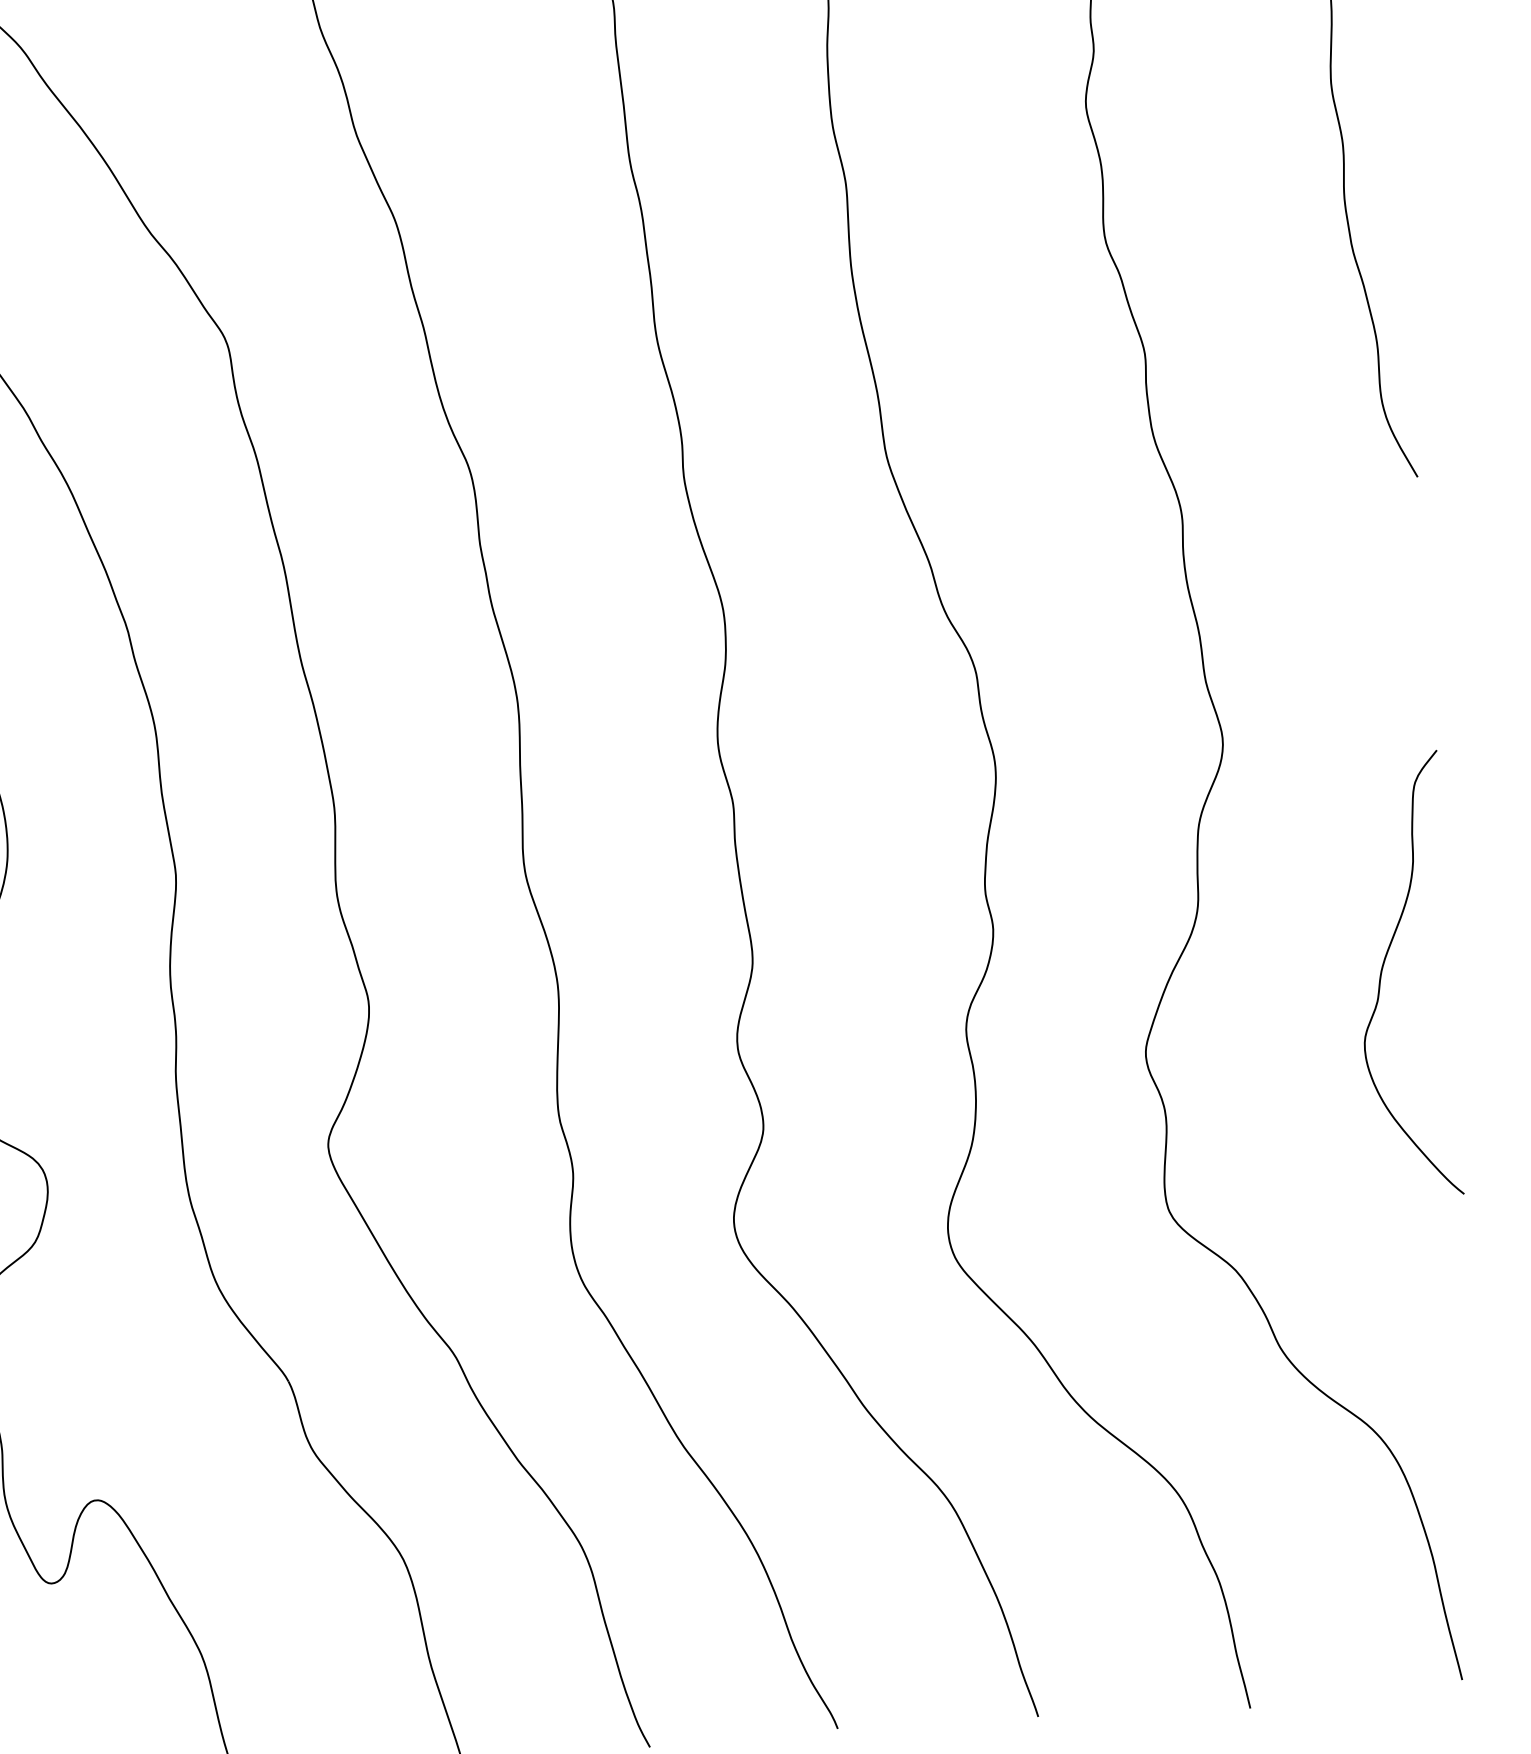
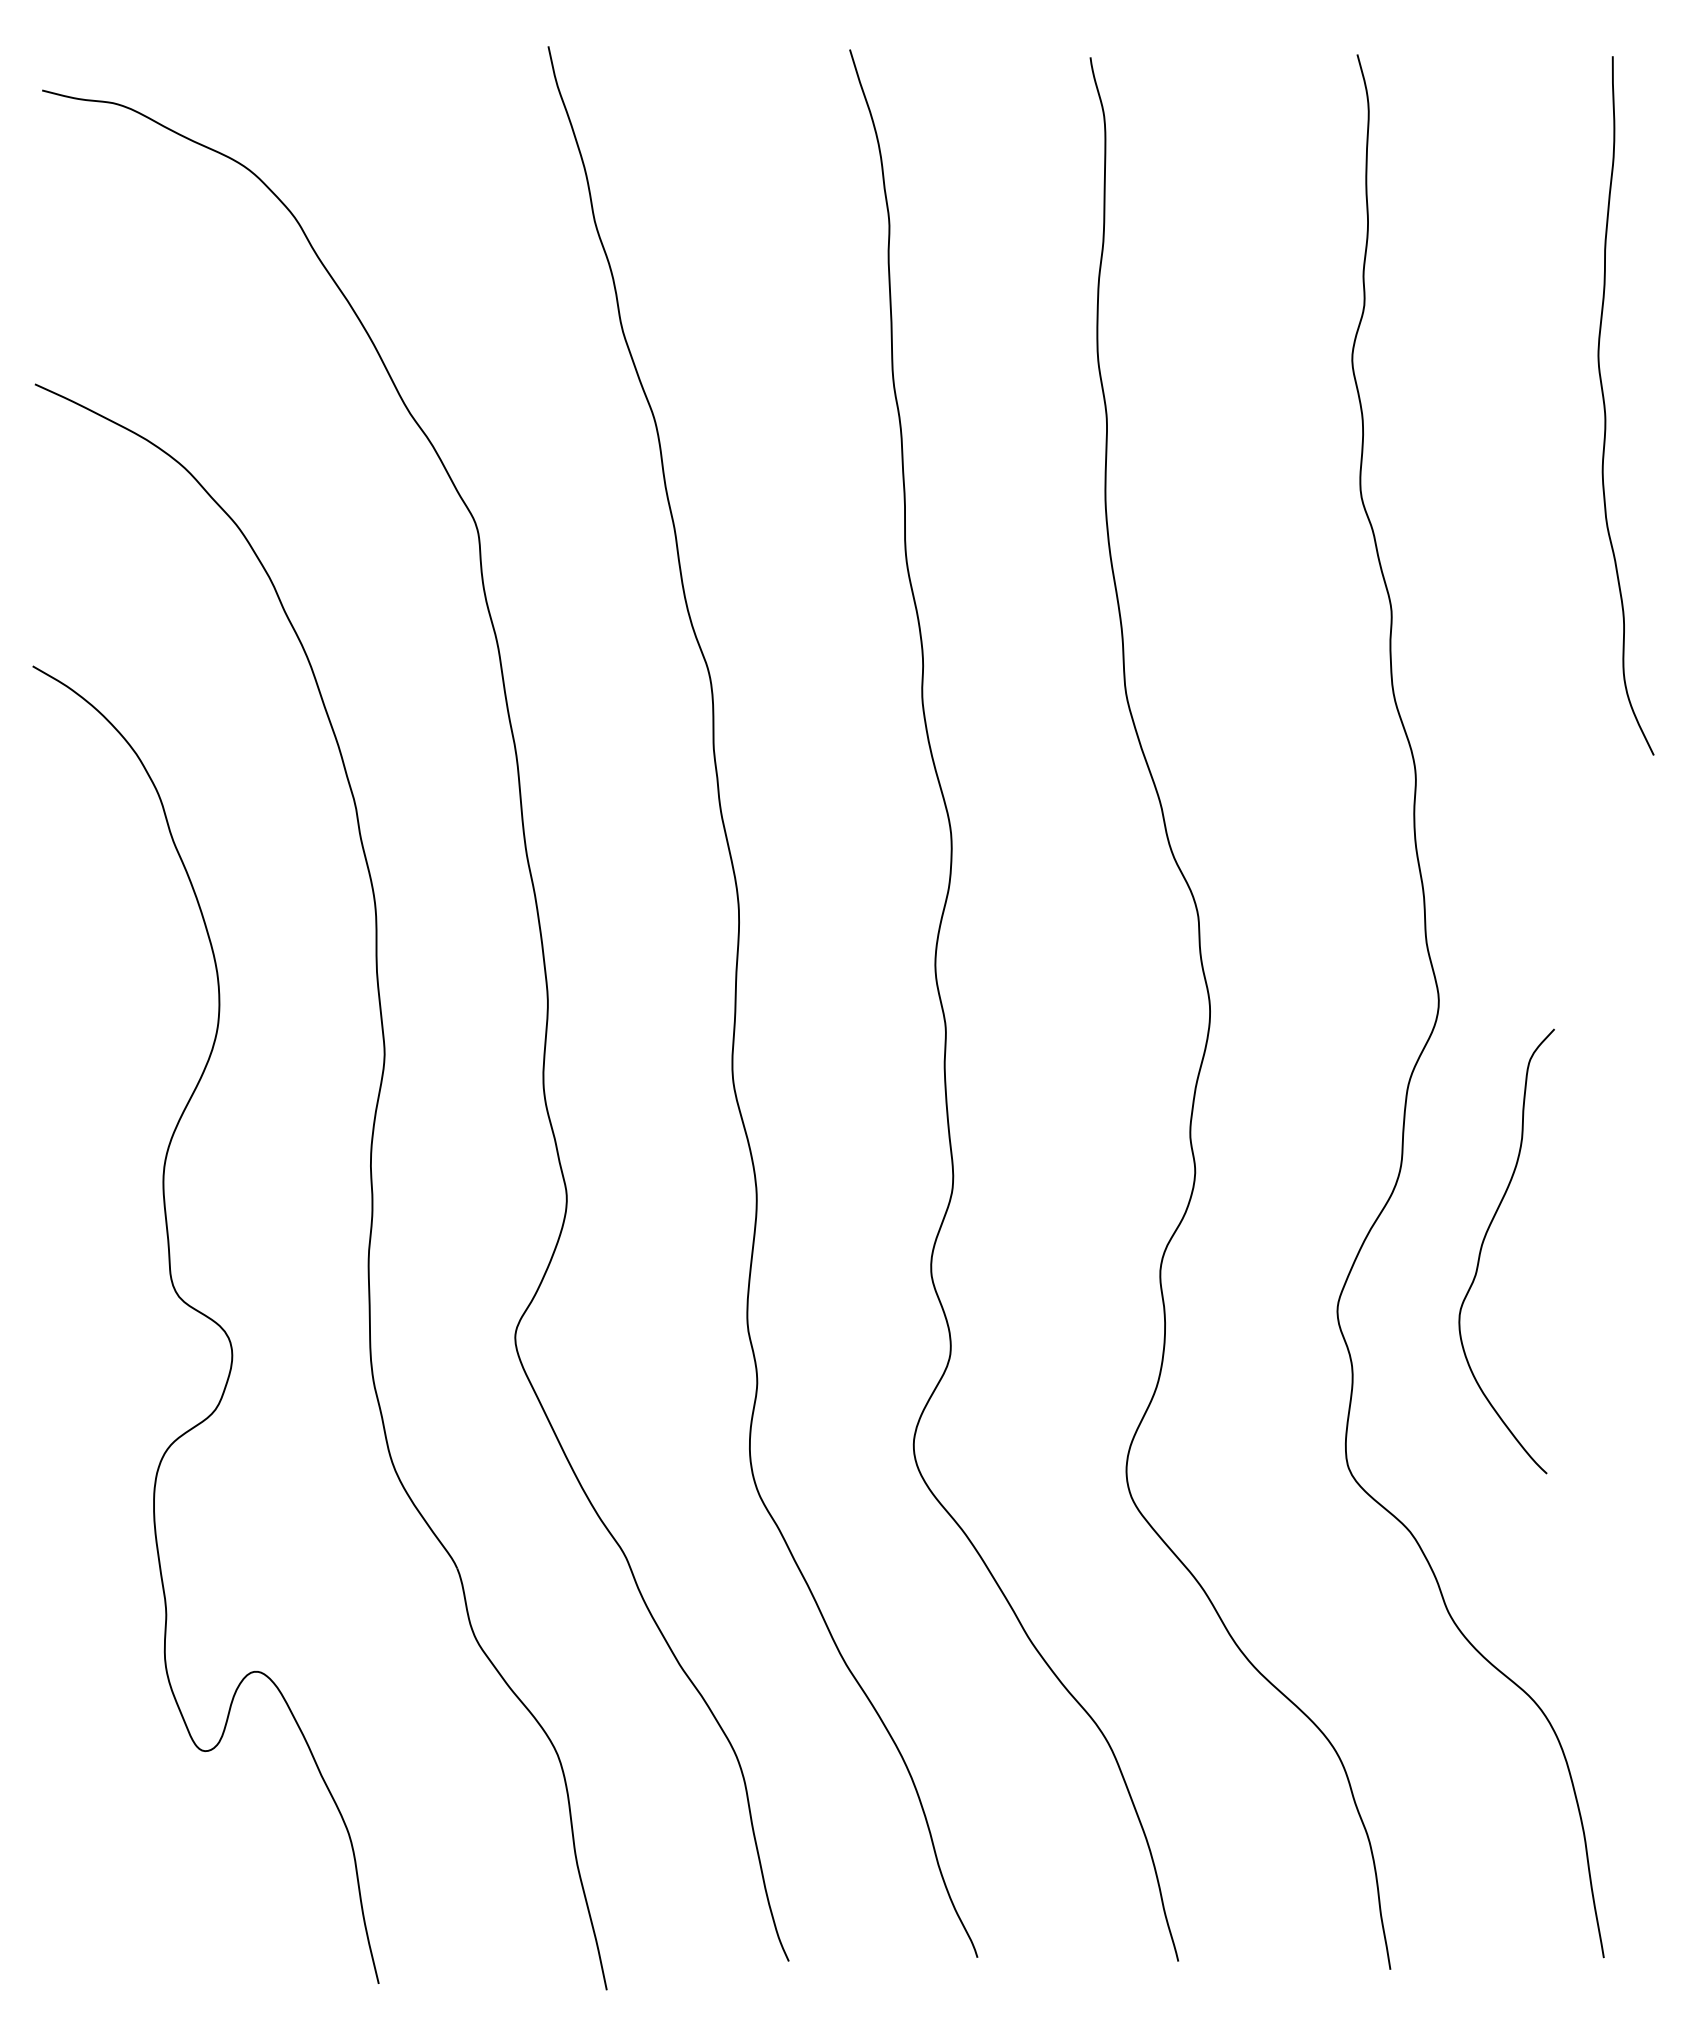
curve: (1382, 970) -> (1483, 1244), moved

